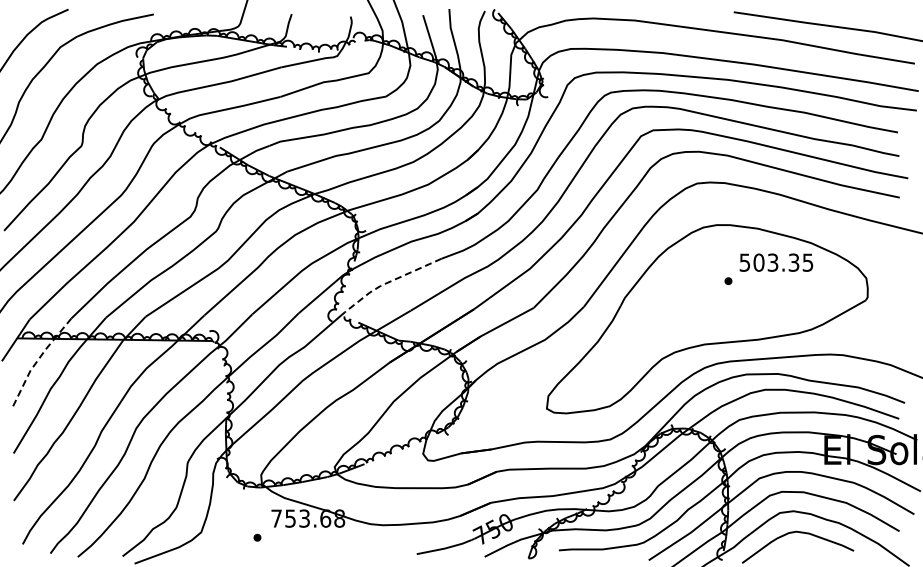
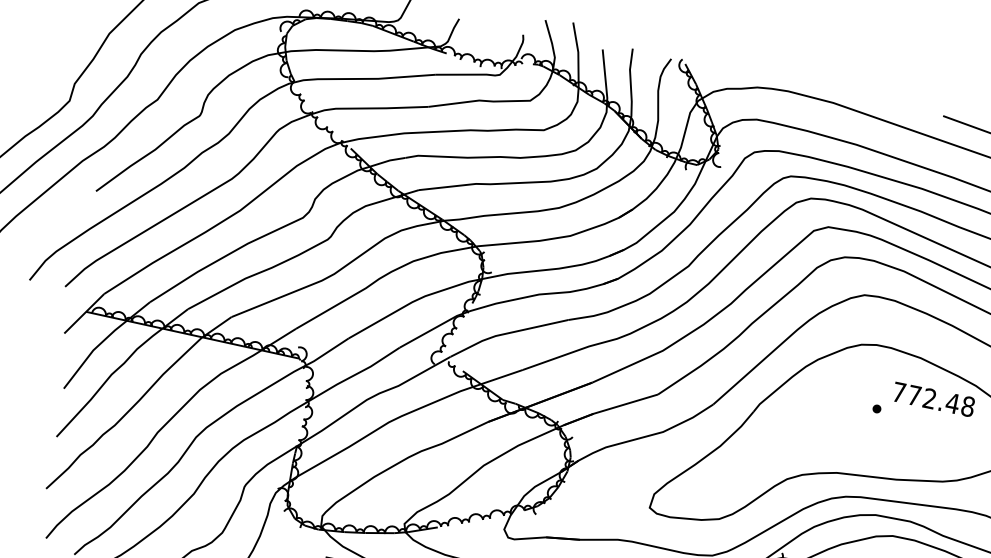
text: (776, 262) -> (933, 399), 503.35 -> 772.48
line: (389, 281) -> (506, 333), dashed -> solid
line: (37, 361) -> (103, 341), dashed -> solid

